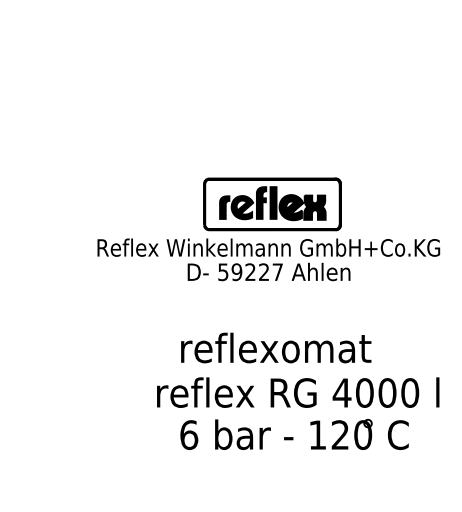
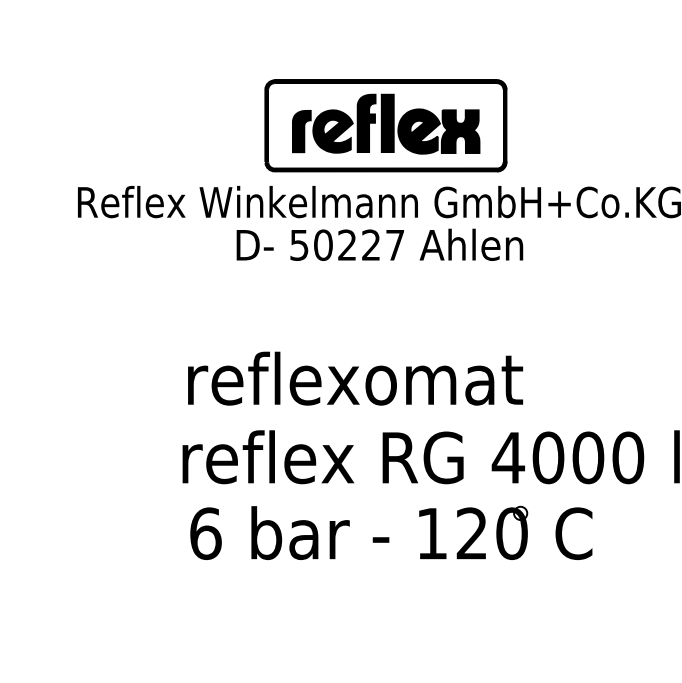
text: (236, 272) -> (322, 245), 59227 -> 50227
text: (276, 347) -> (355, 377), moved
part: (294, 433) -> (391, 530), moved

